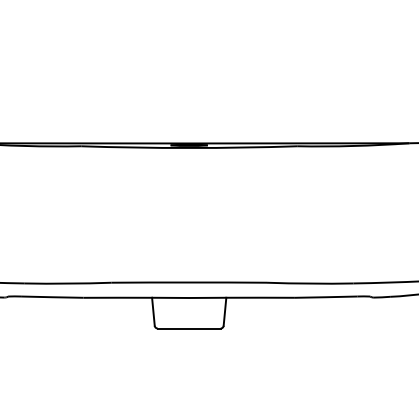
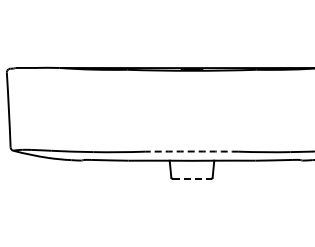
arc: (190, 282) -> (192, 151), solid -> dashed
line: (188, 329) -> (191, 179), solid -> dashed

